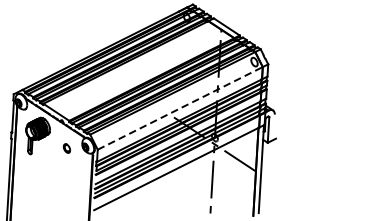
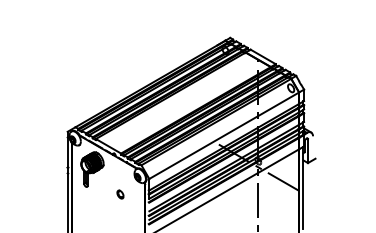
line: (180, 108) -> (224, 135), dashed -> solid
part: (67, 148) -> (120, 194), moved

